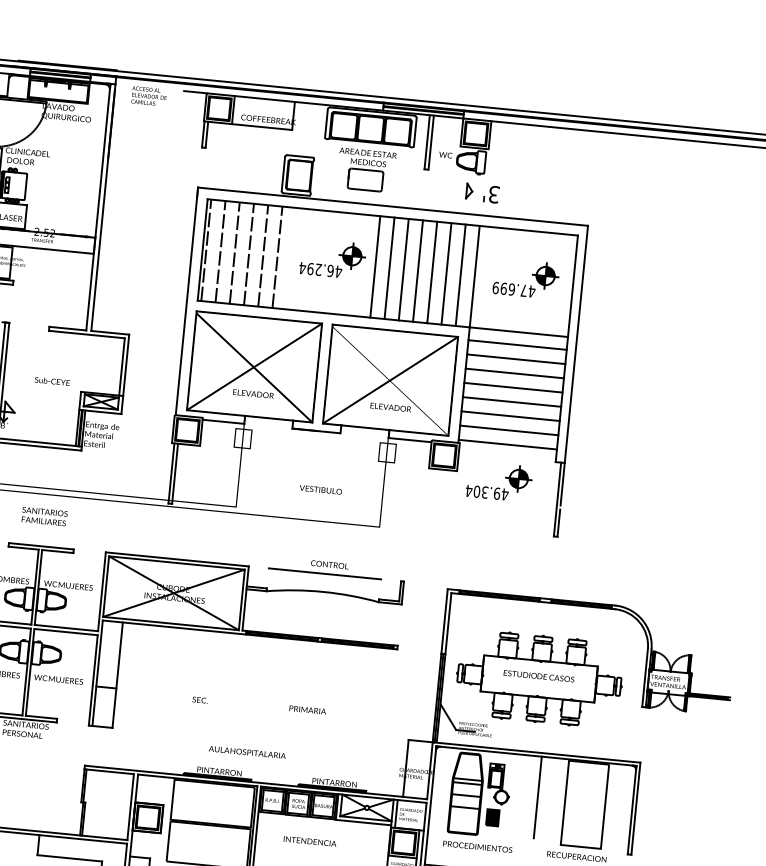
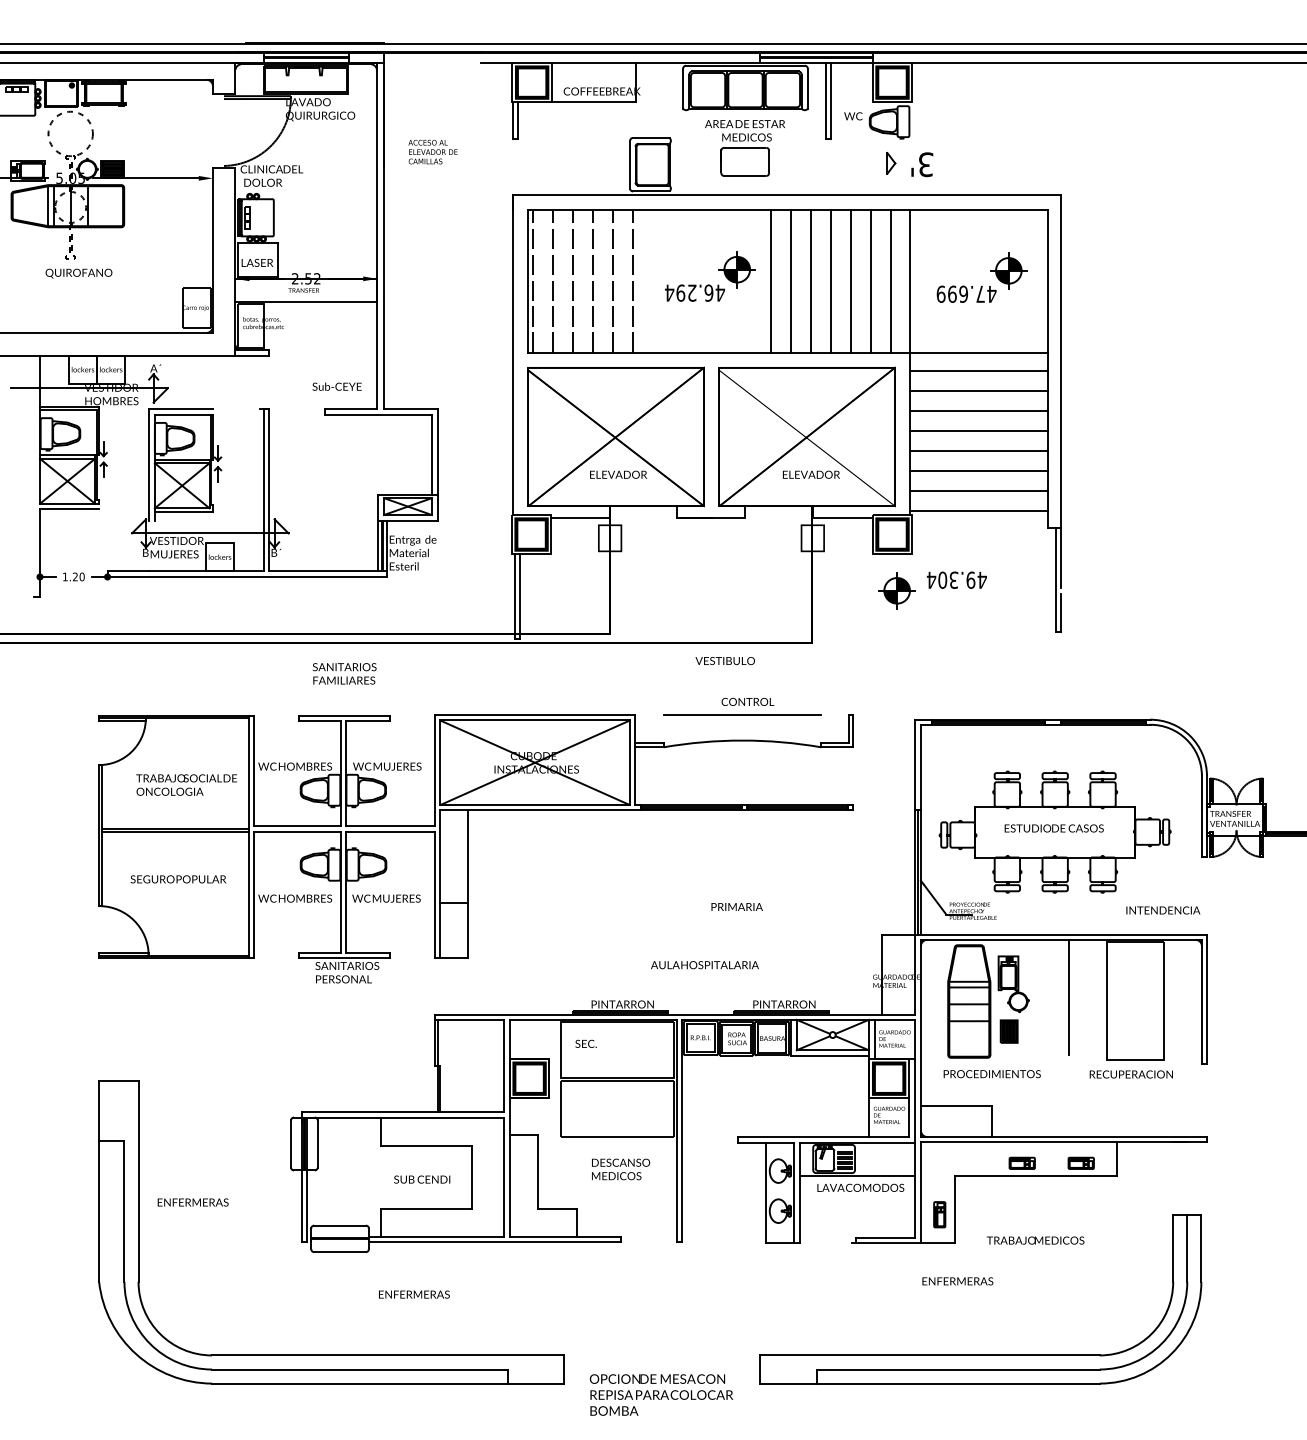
text: (148, 95) -> (432, 151), moved
text: (52, 381) -> (336, 386), moved
part: (518, 478) -> (896, 590), moved
text: (320, 489) -> (724, 660), moved
text: (199, 699) -> (585, 1043), moved
text: (247, 752) -> (704, 965), moved
text: (310, 841) -> (1163, 910), moved

